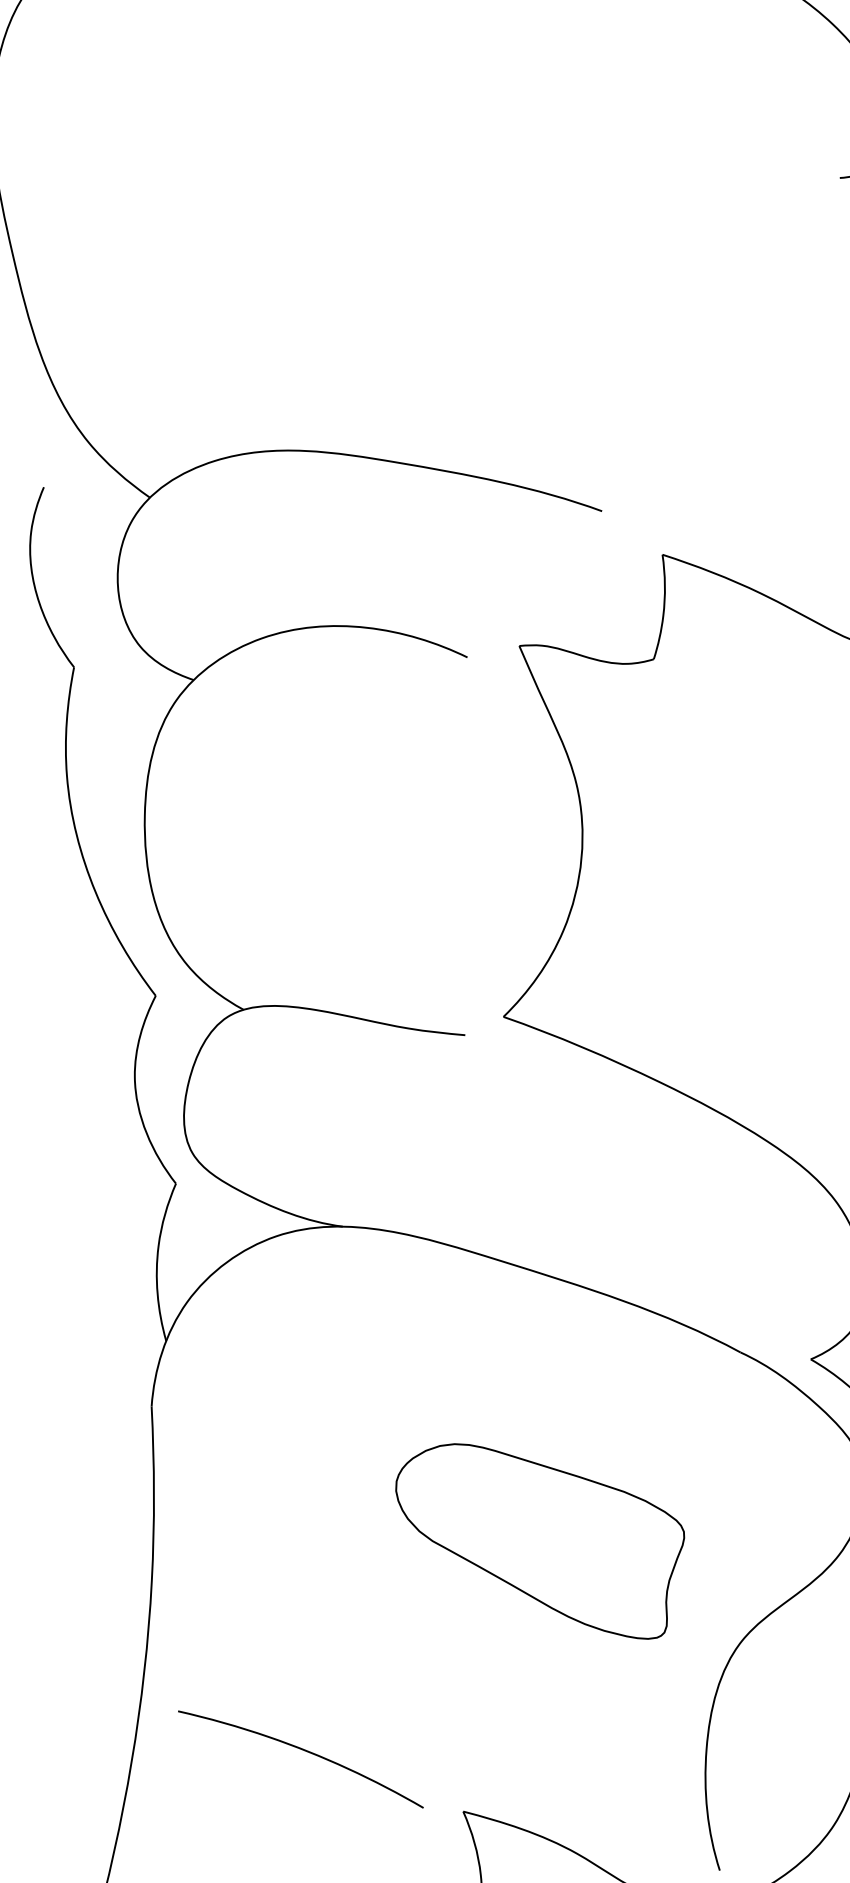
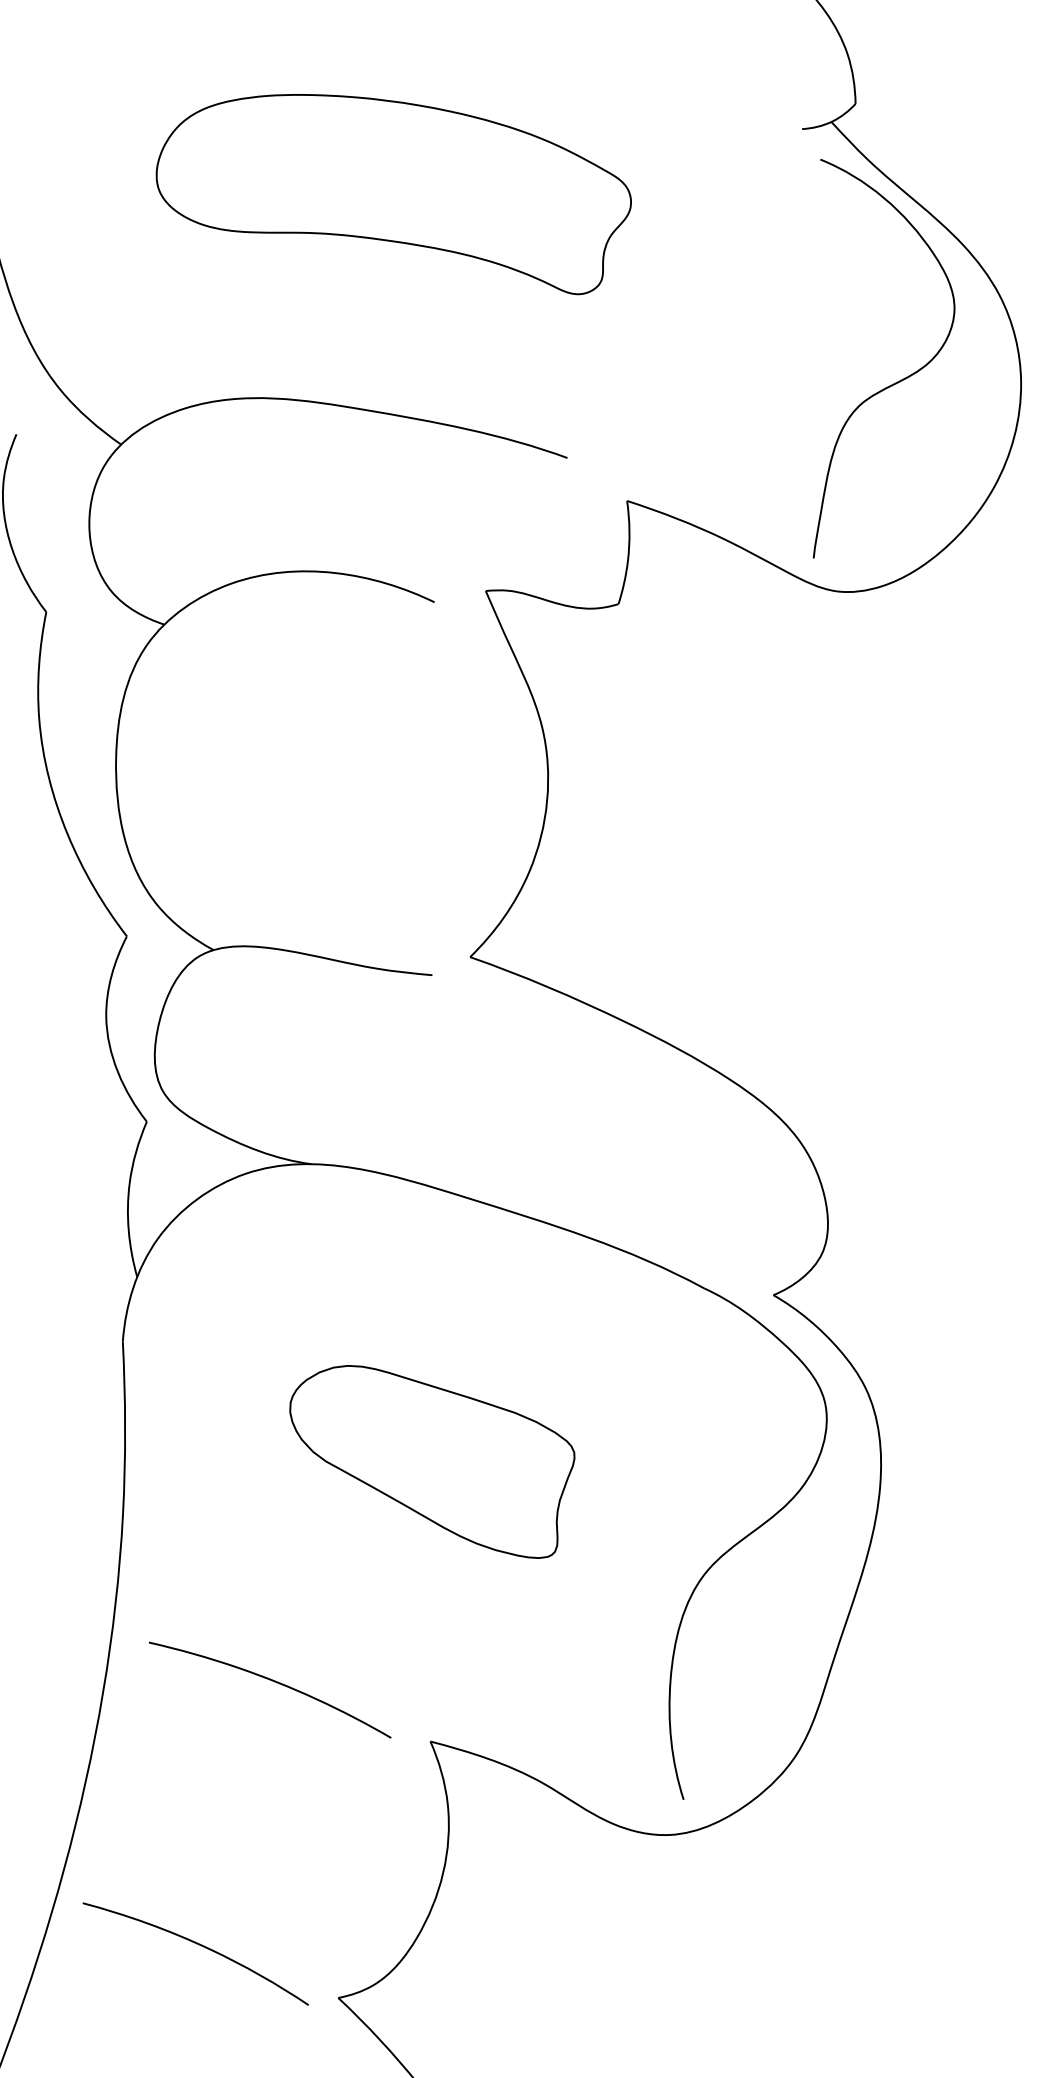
part: (425, 244) -> (393, 194), added
part: (540, 1541) -> (432, 1461), moved

